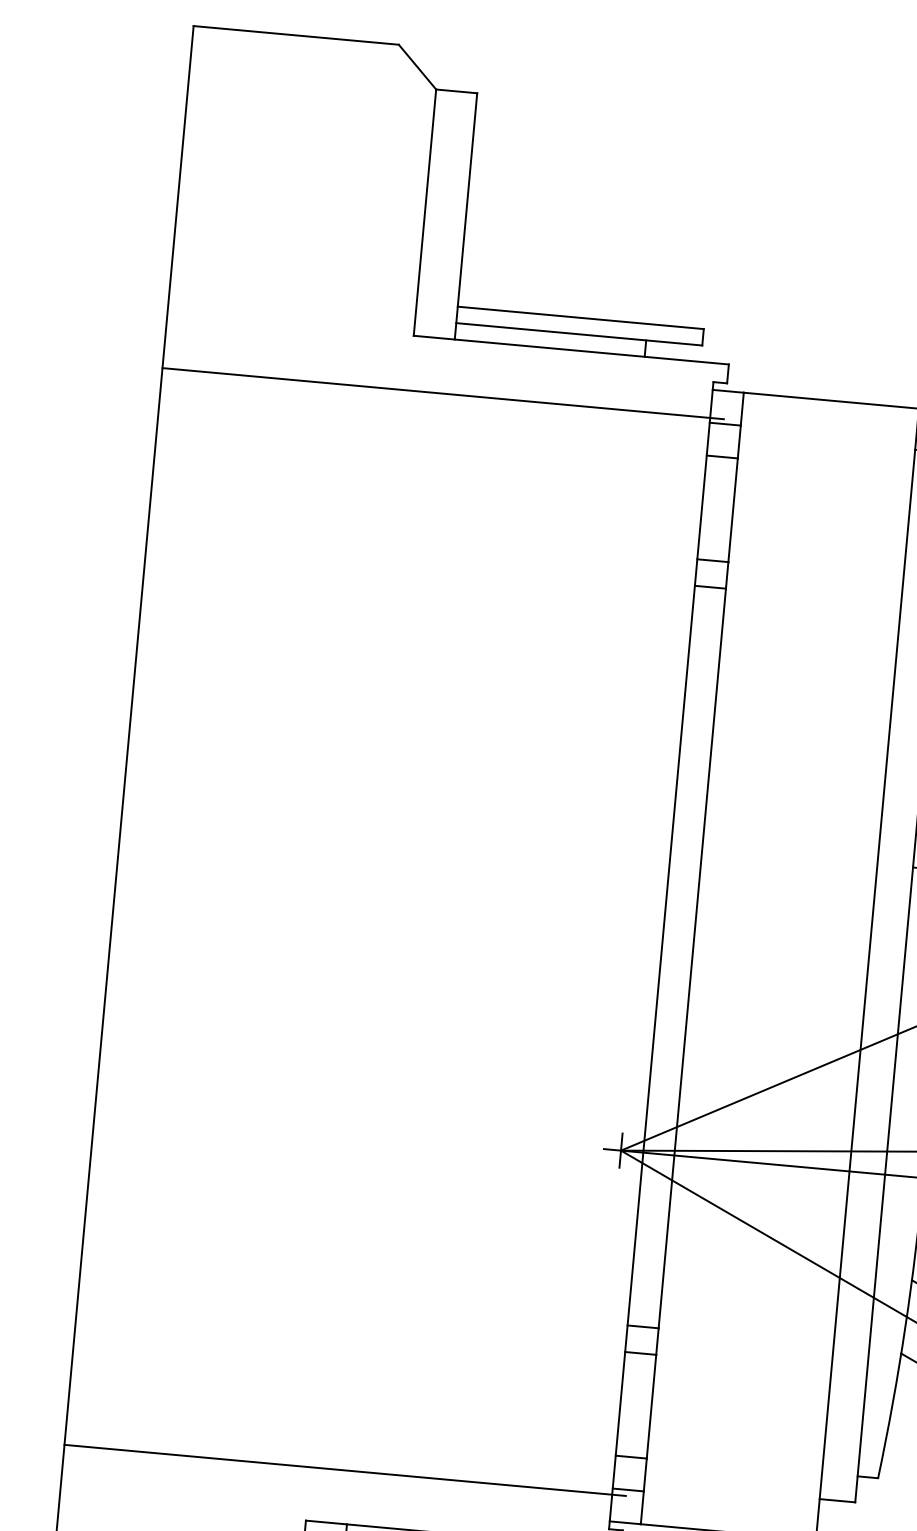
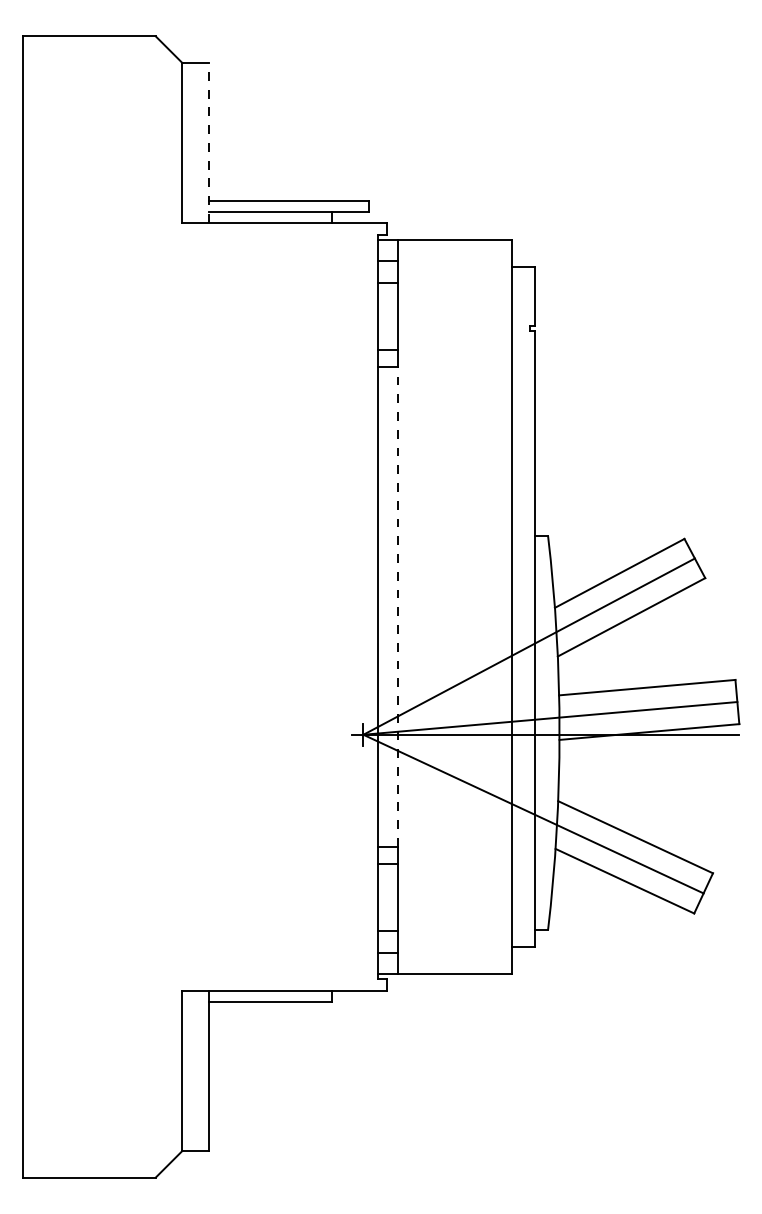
line: (466, 215) -> (209, 142), solid -> dashed
line: (442, 393) -> (204, 258), removed
line: (692, 959) -> (398, 607), solid -> dashed
line: (344, 1470) -> (204, 956), removed

